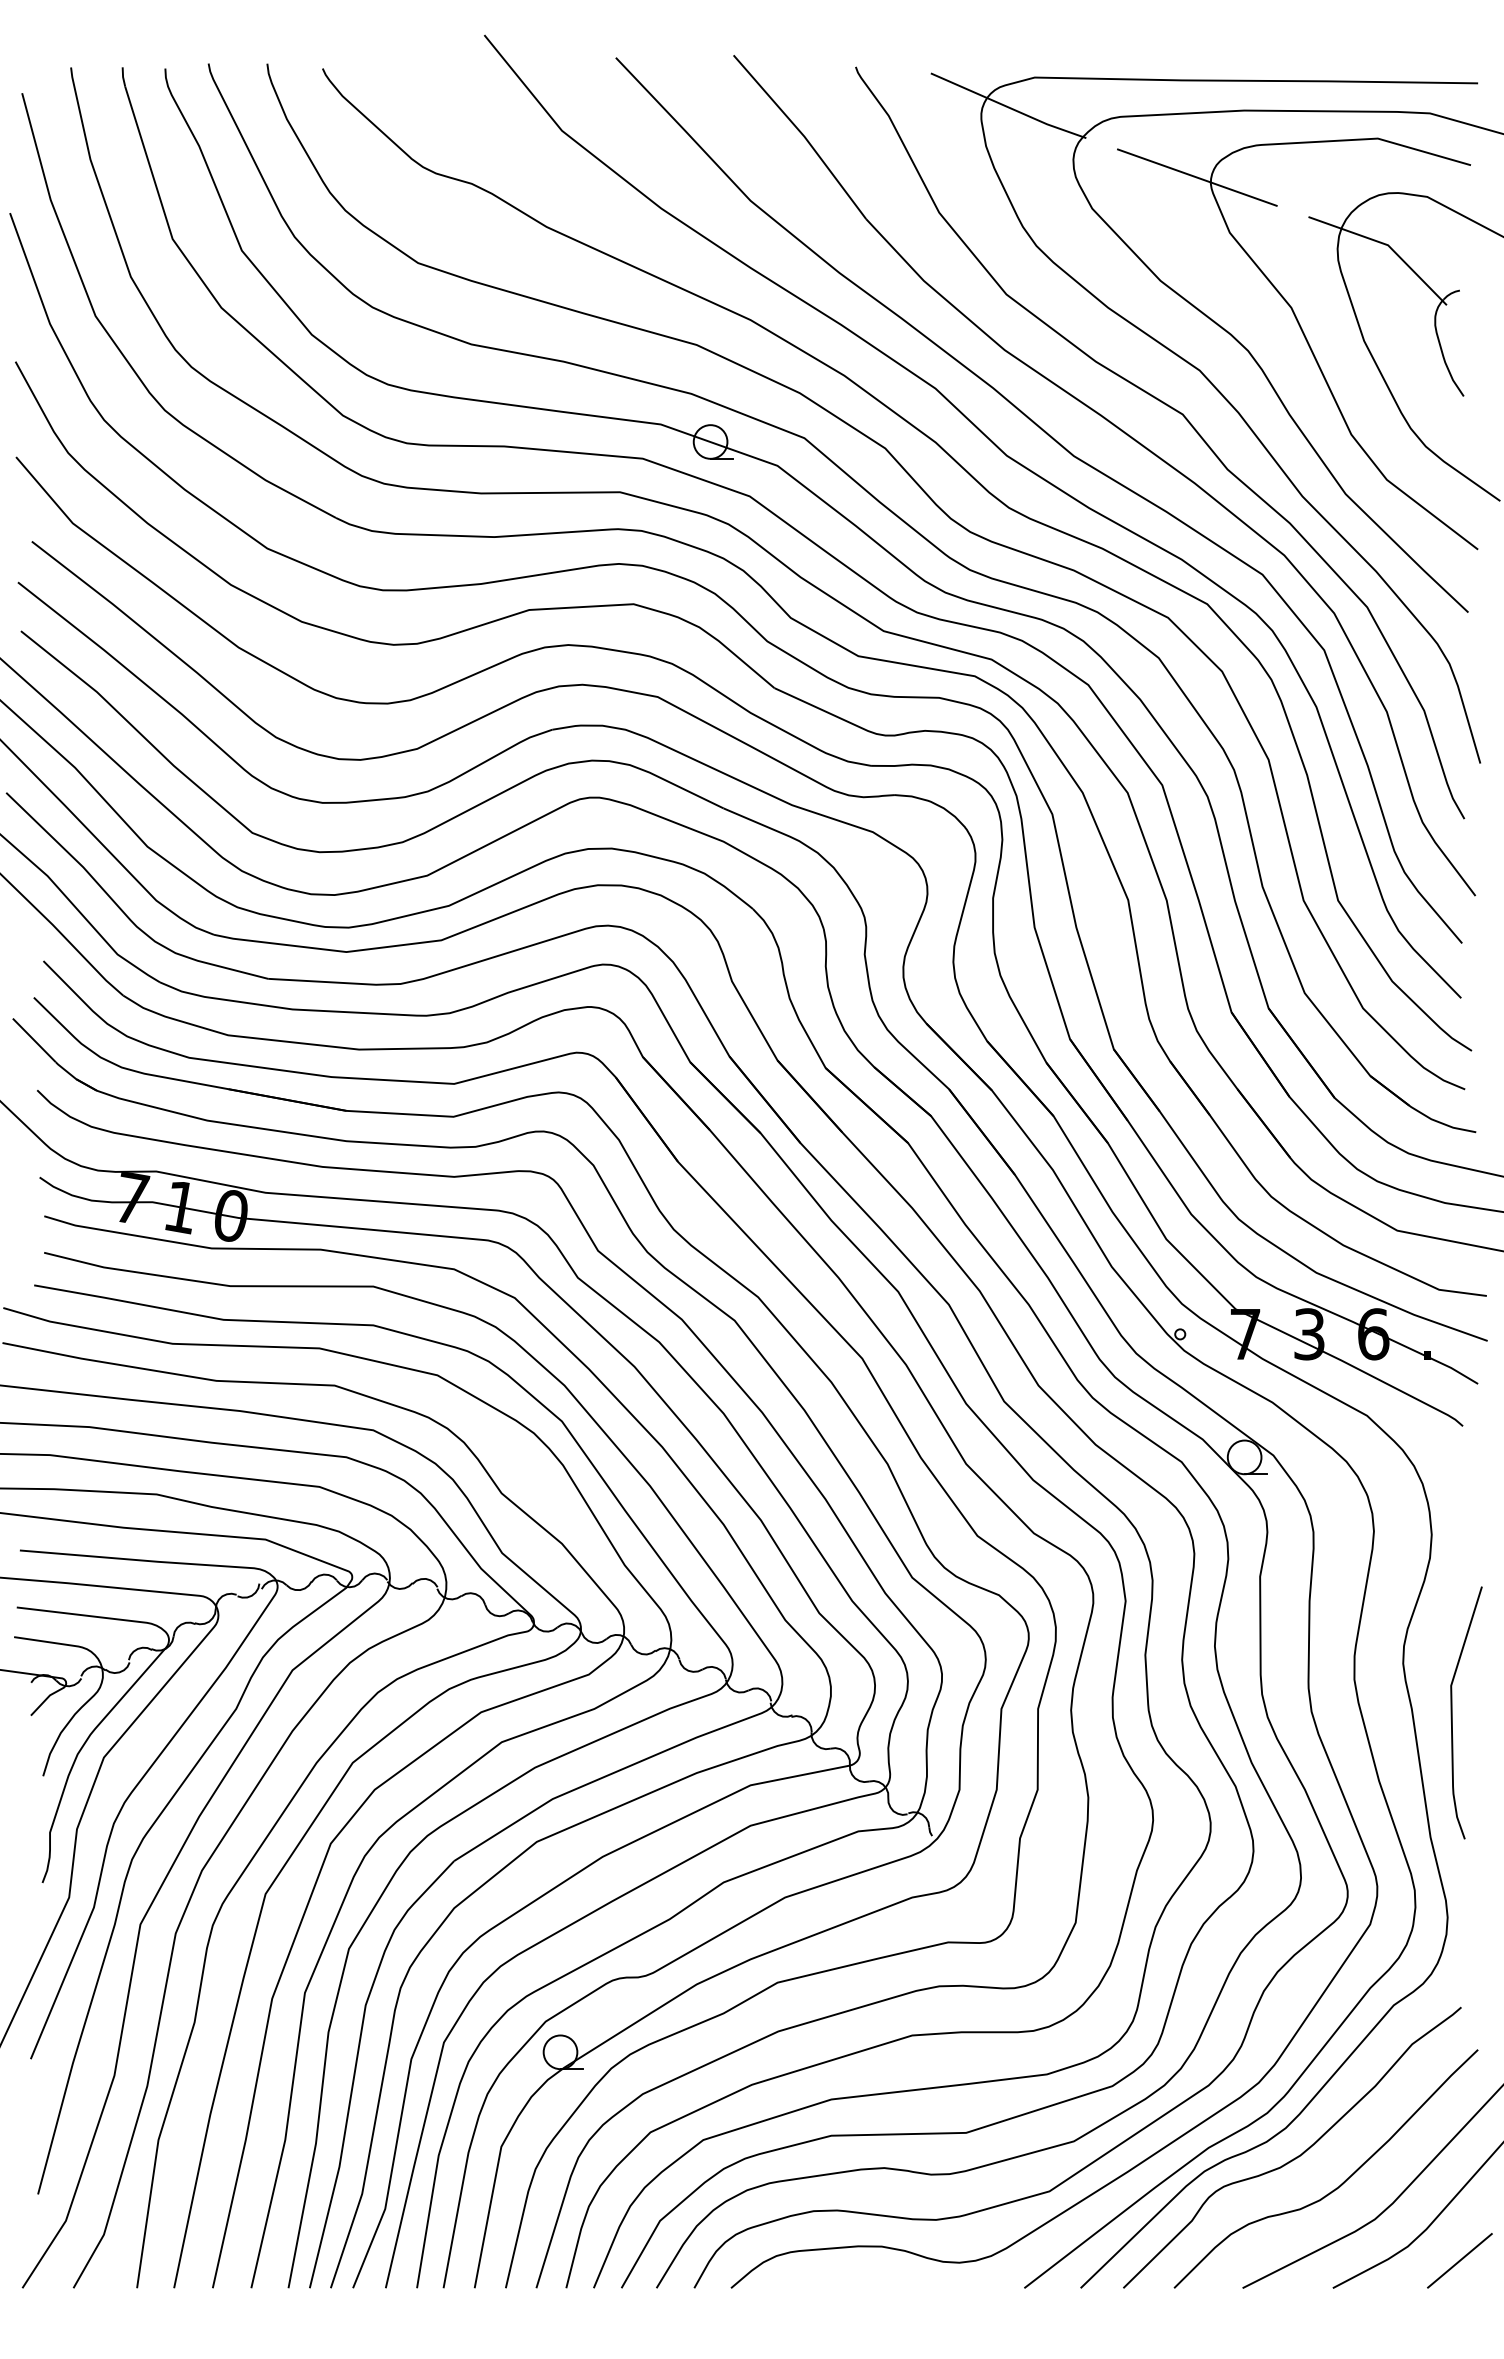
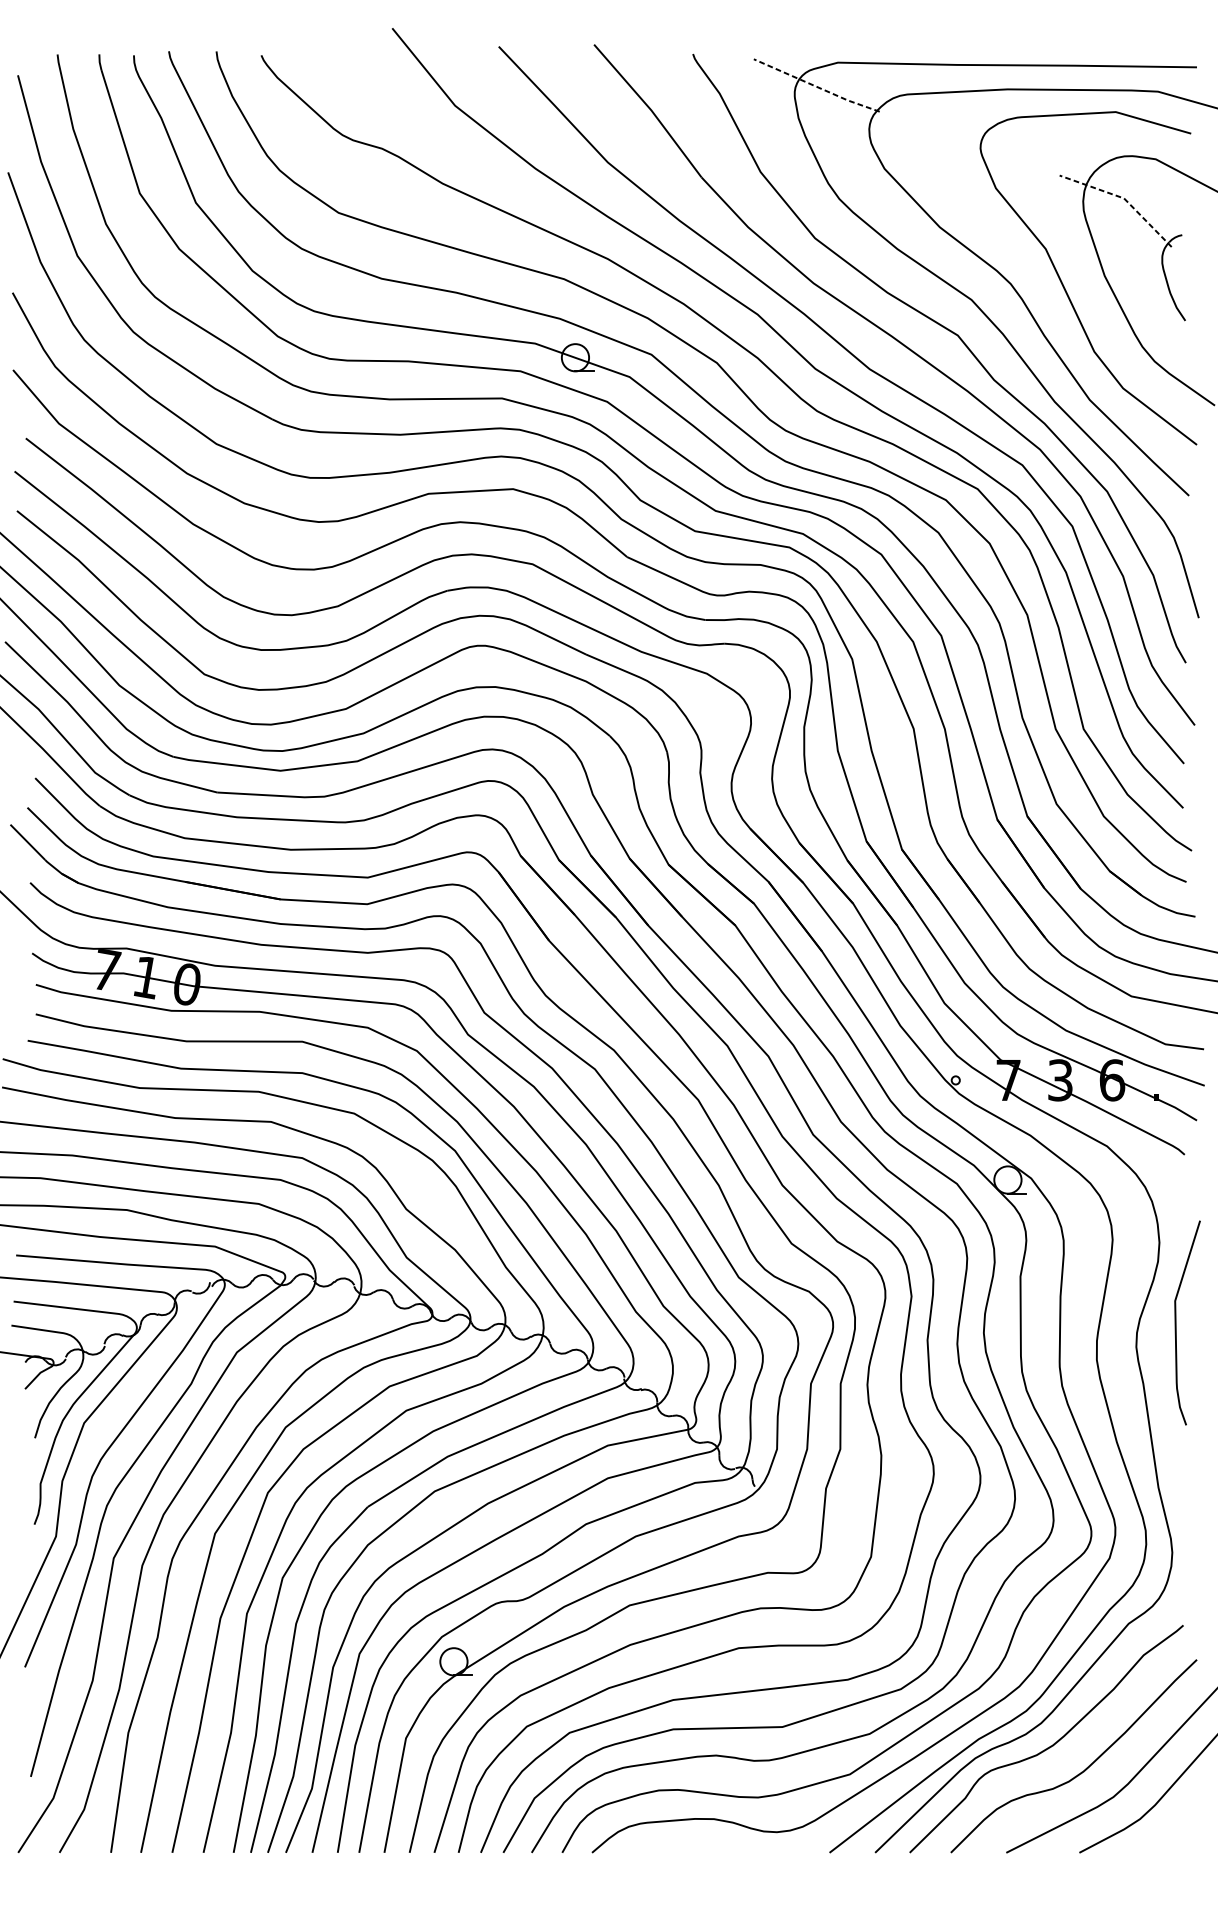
line: (1008, 107) -> (816, 86), solid -> dashed
line: (1197, 177) -> (969, 143), removed
line: (1388, 245) -> (1124, 198), solid -> dashed
curve: (1452, 1712) -> (1176, 1322), moved
line: (1459, 2260) -> (1181, 1830), removed

